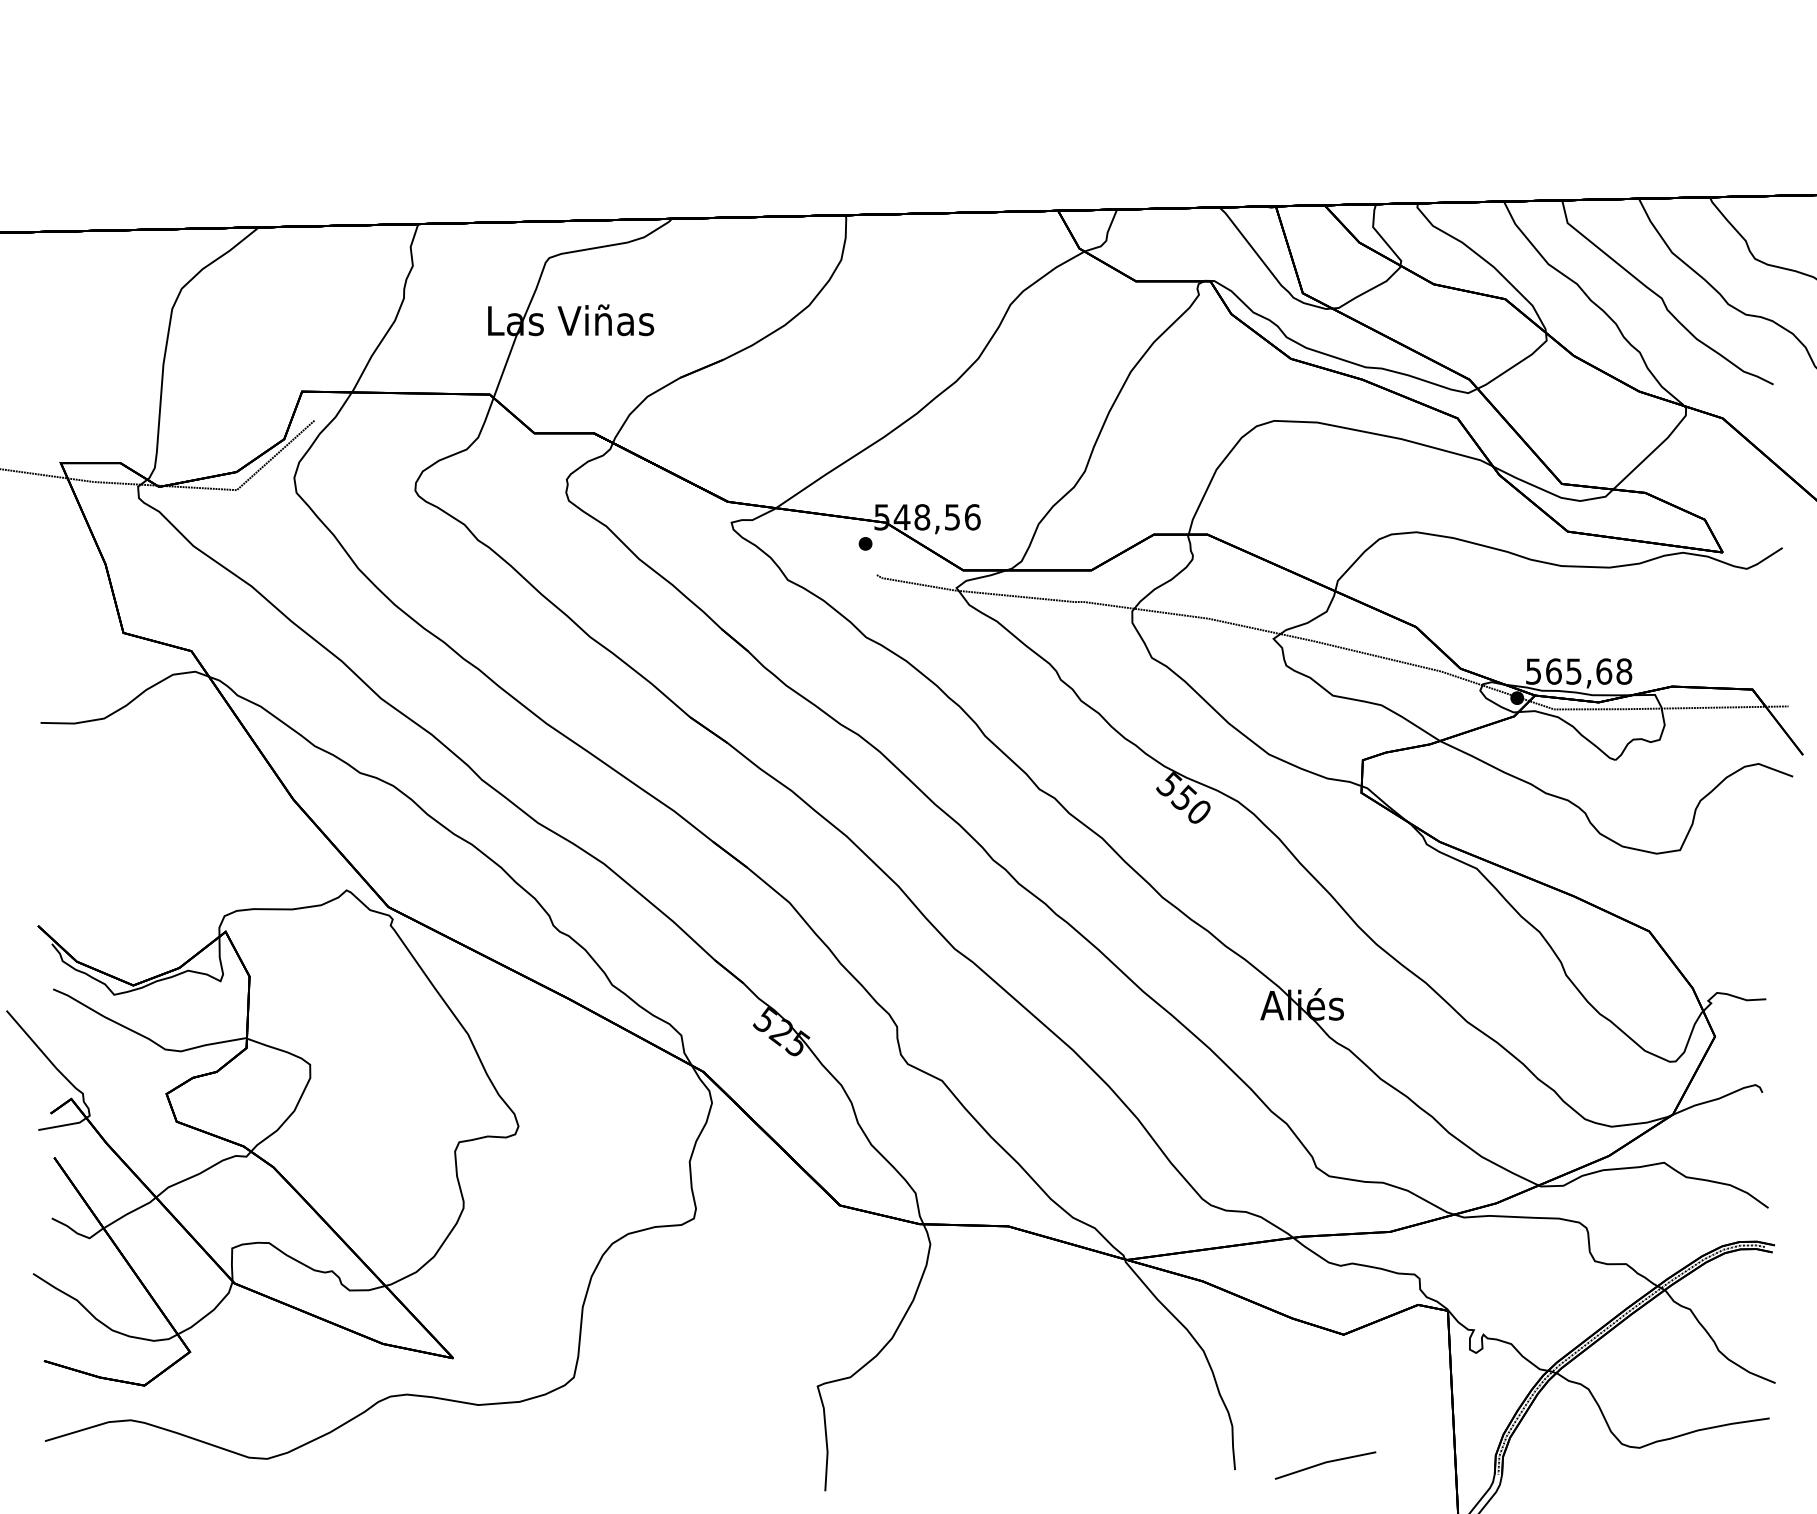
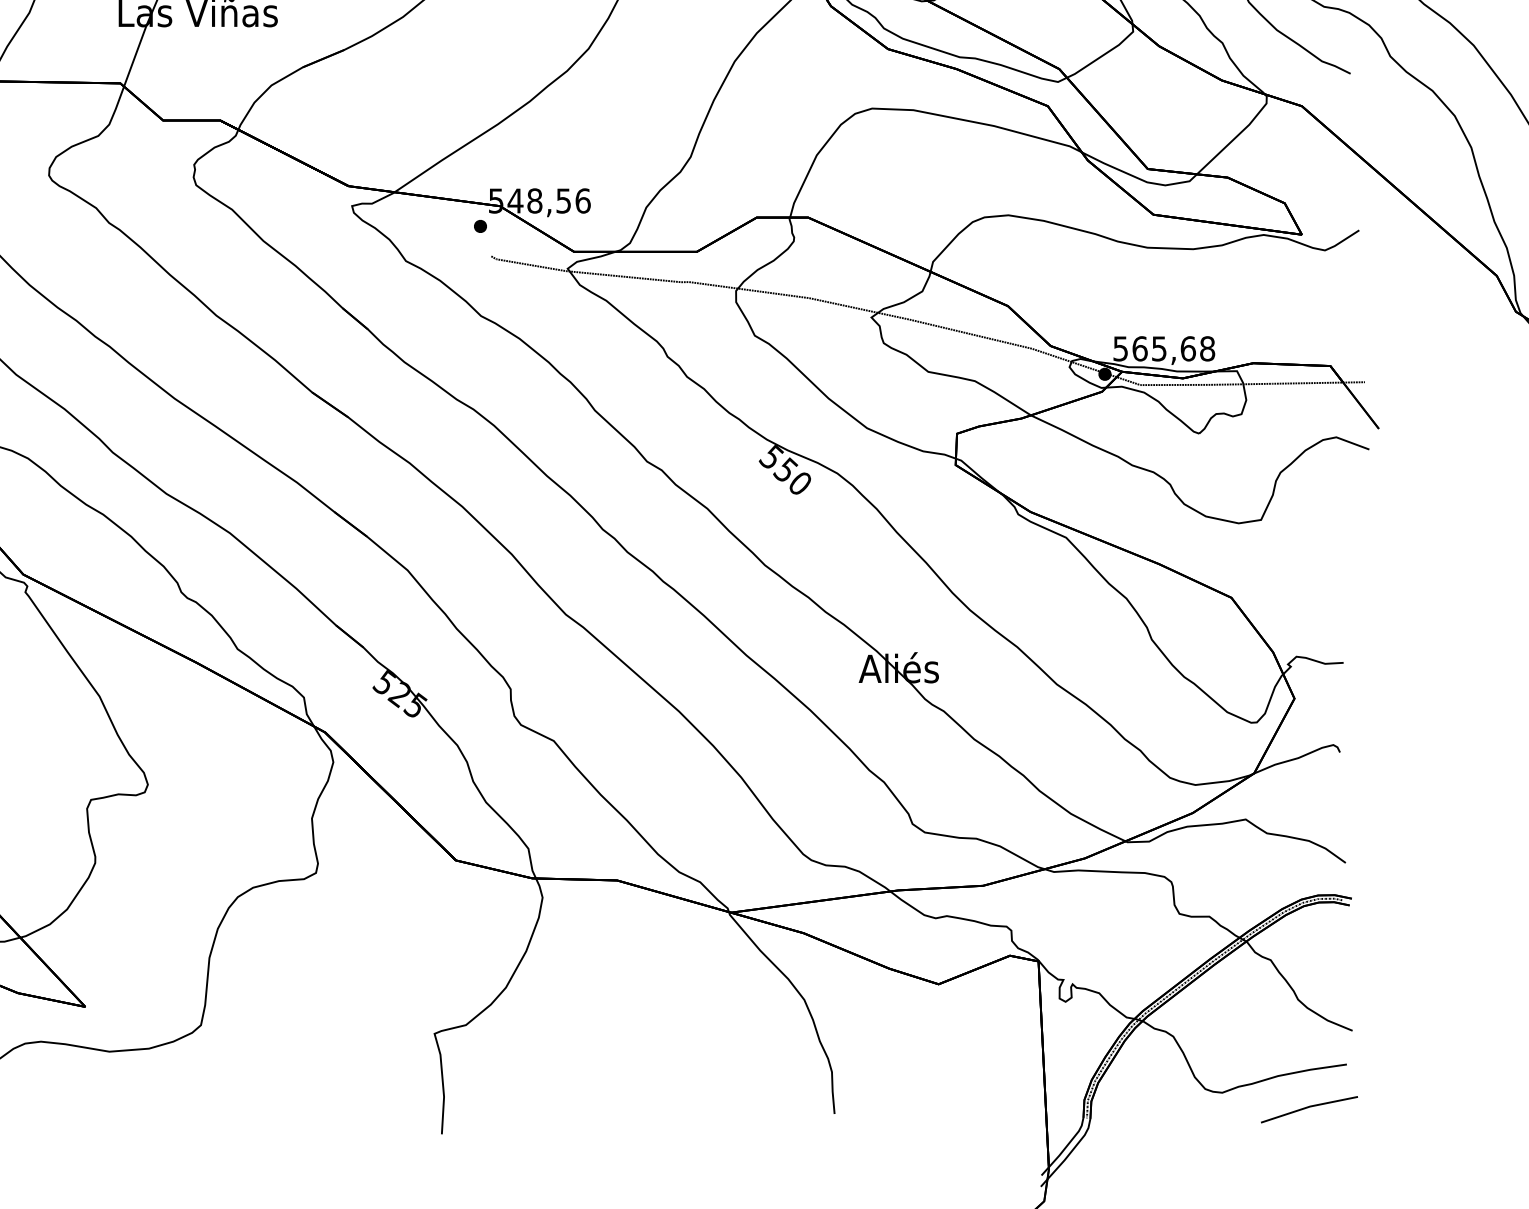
line: (1325, 1463) -> (1309, 1107), moved

